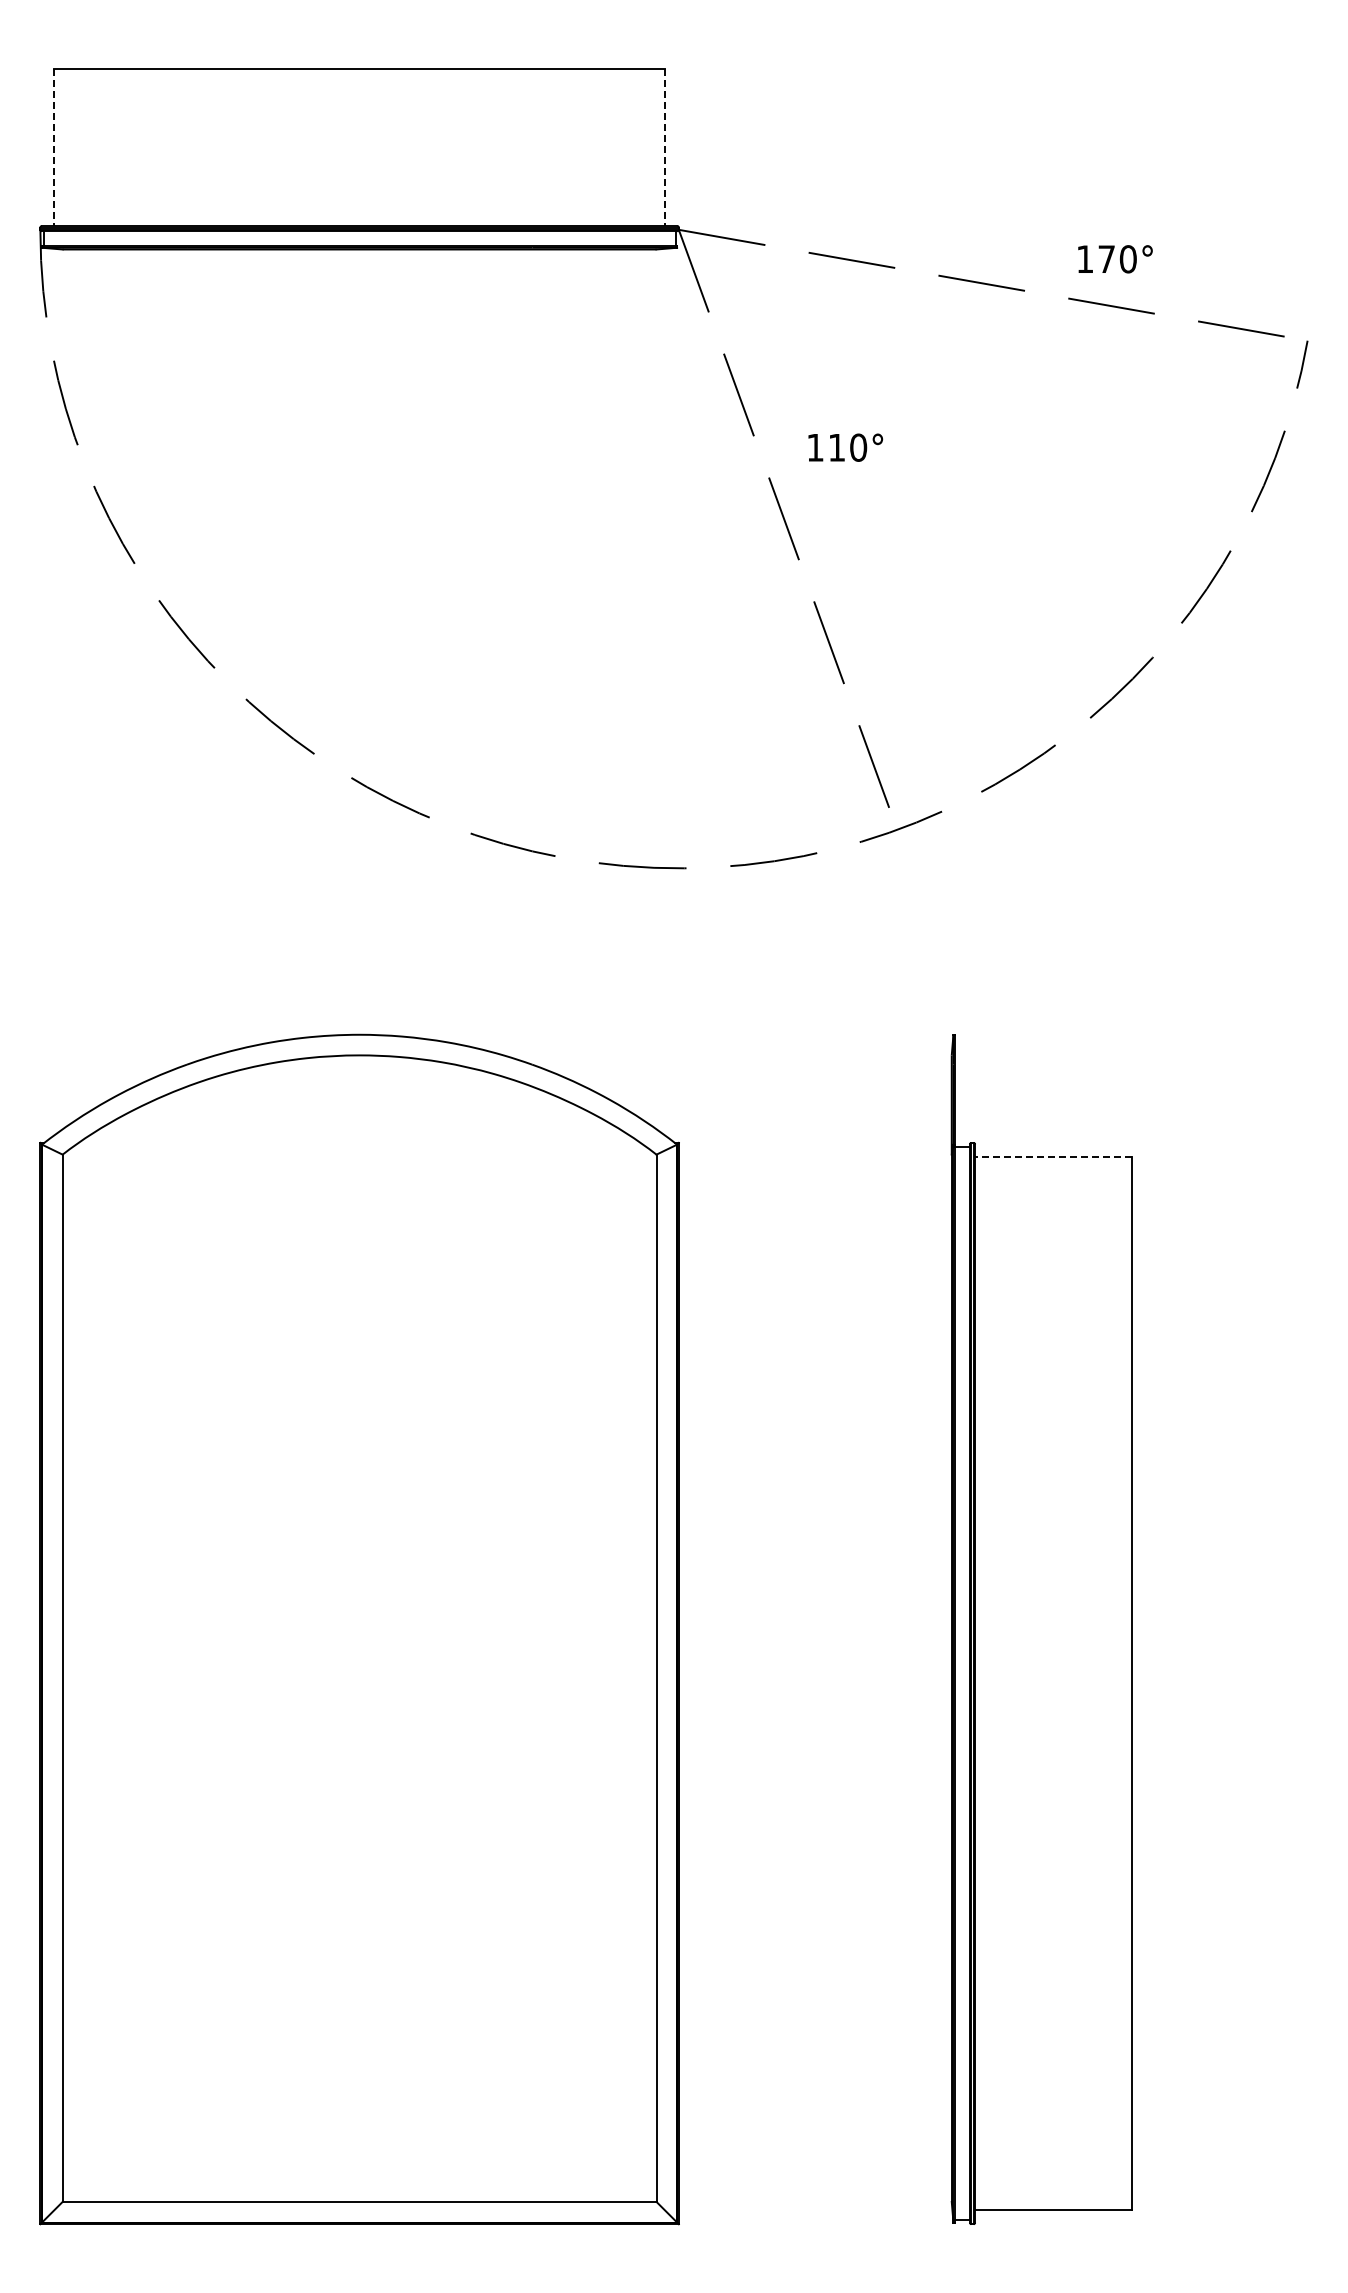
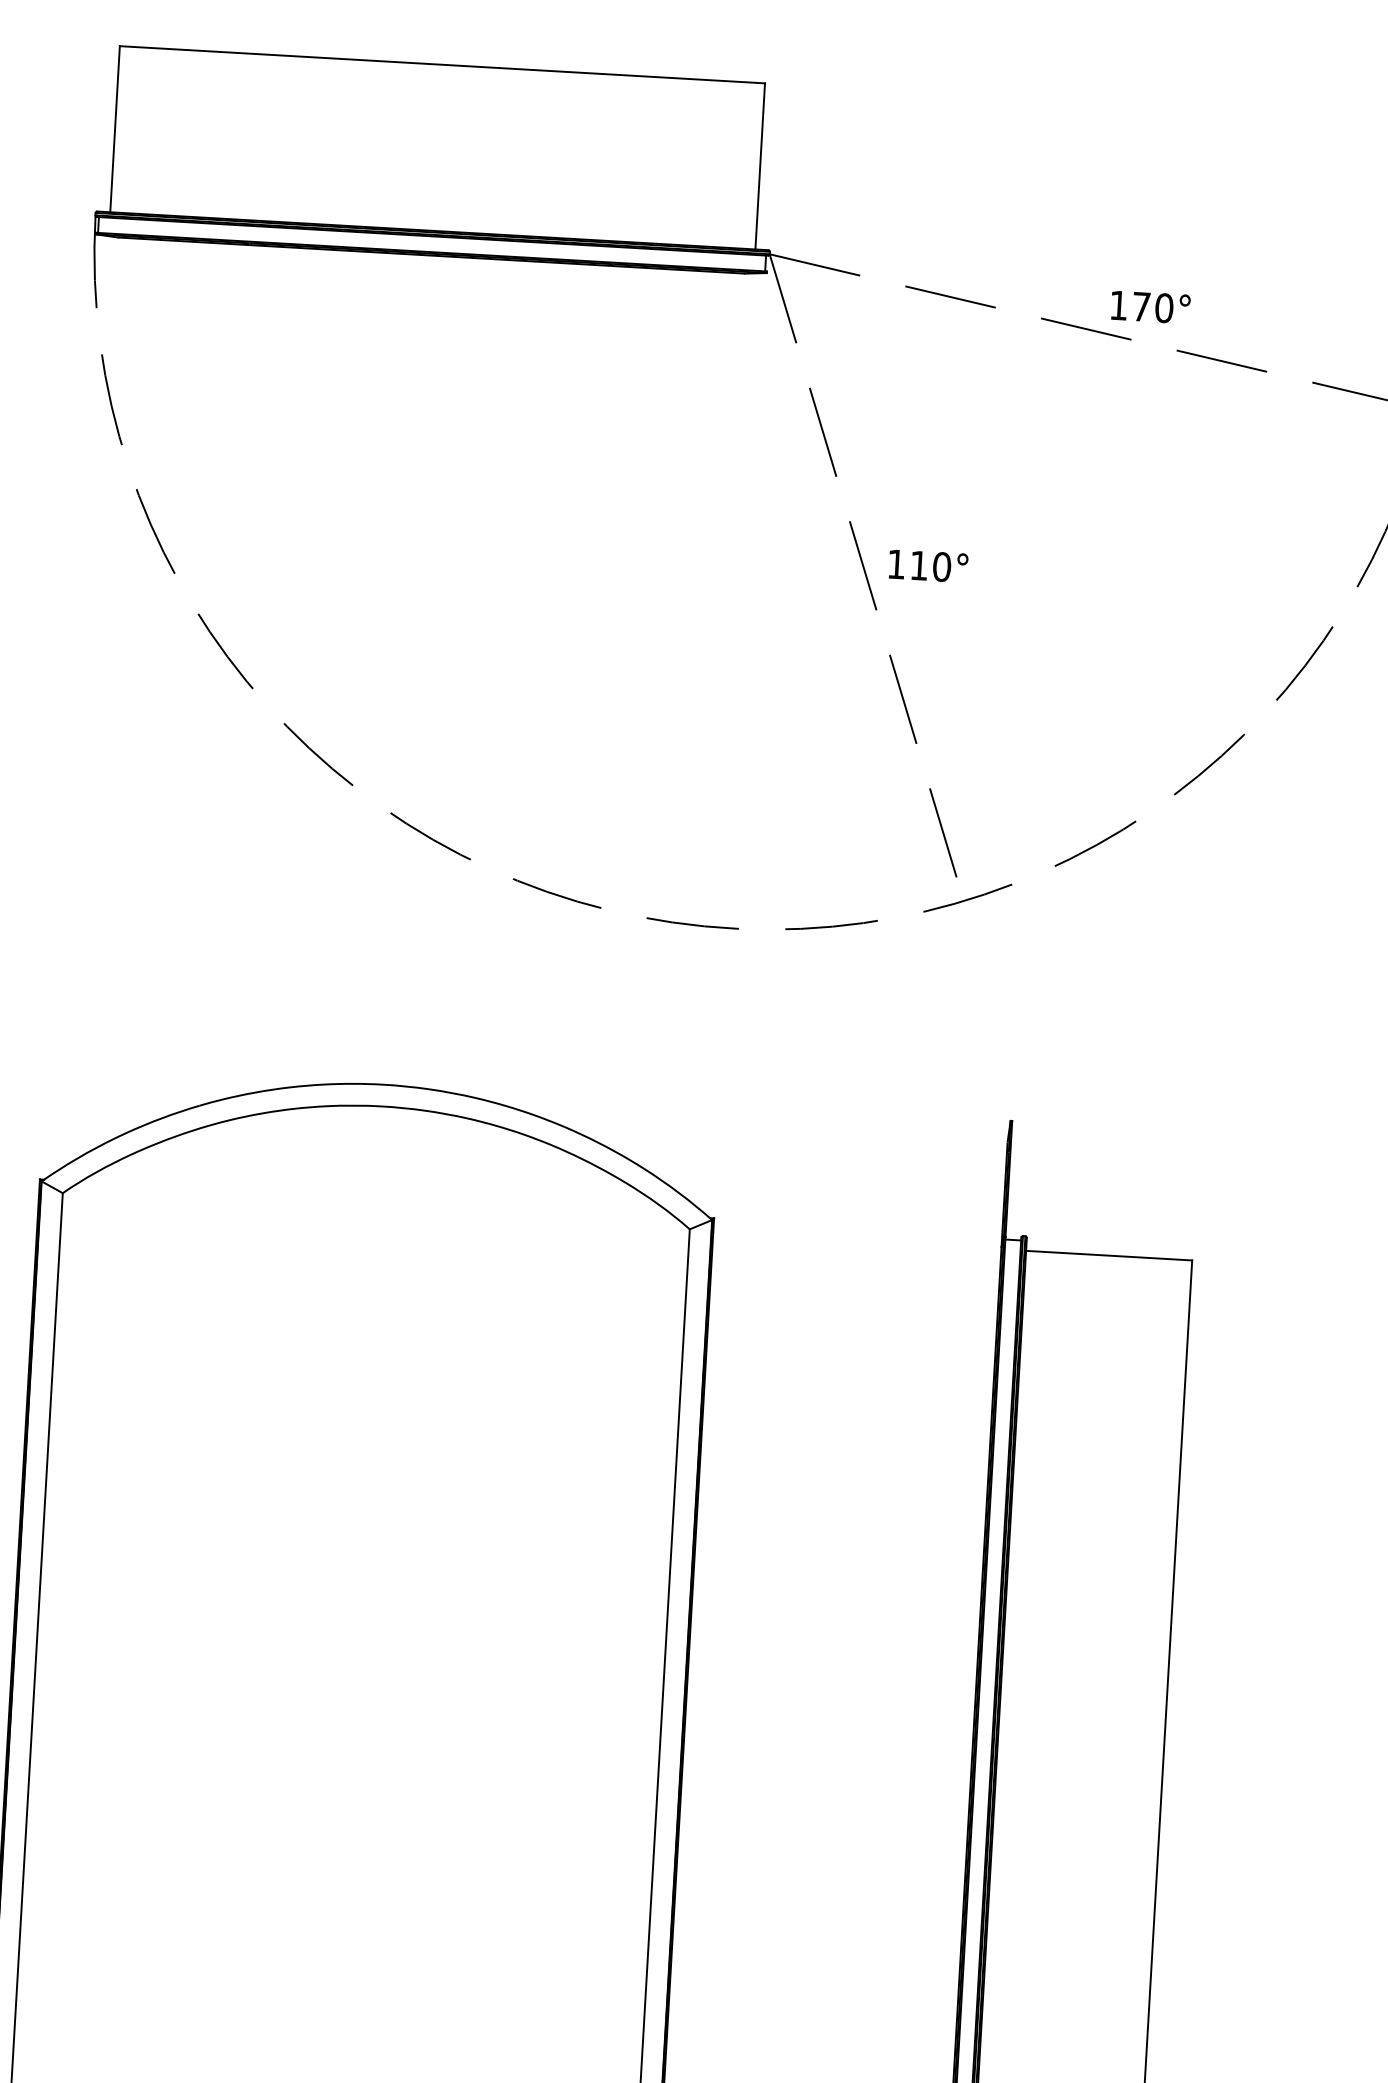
line: (54, 147) -> (115, 129), dashed -> solid
line: (665, 147) -> (760, 166), dashed -> solid
text: (1115, 259) -> (1150, 307), moved
text: (845, 447) -> (928, 566), moved
line: (1053, 1156) -> (1108, 1255), dashed -> solid

